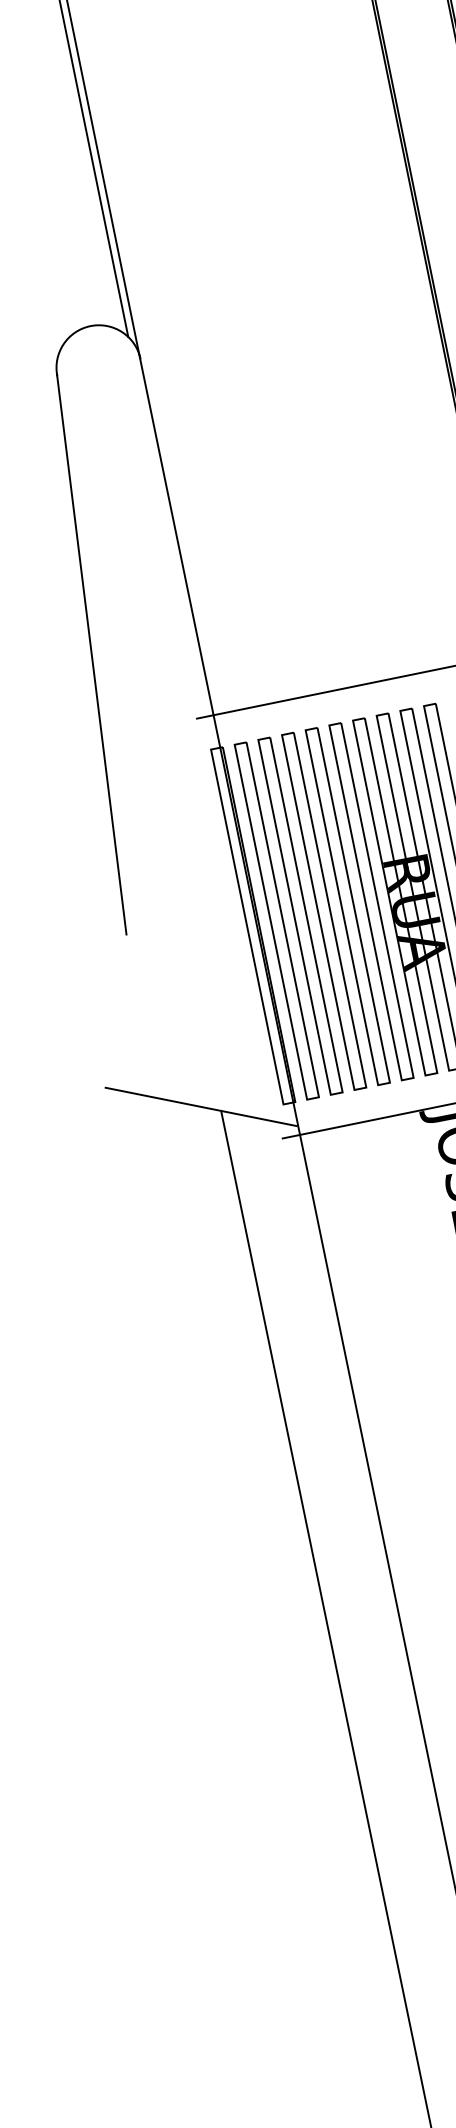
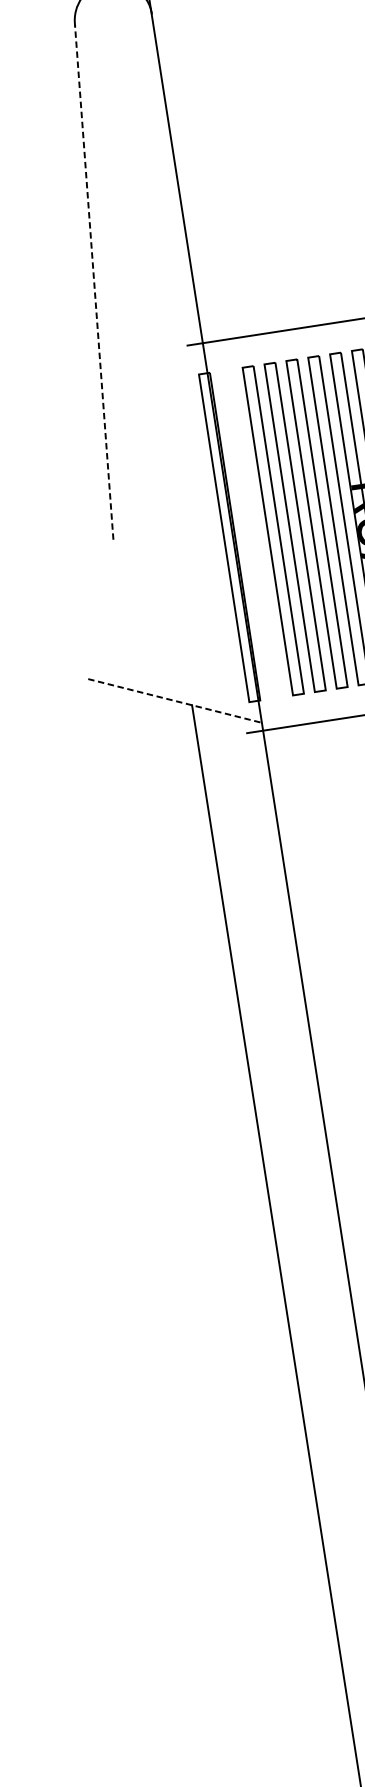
line: (91, 653) -> (94, 281), solid -> dashed
part: (276, 920) -> (251, 533), removed
line: (200, 1106) -> (173, 700), solid -> dashed

